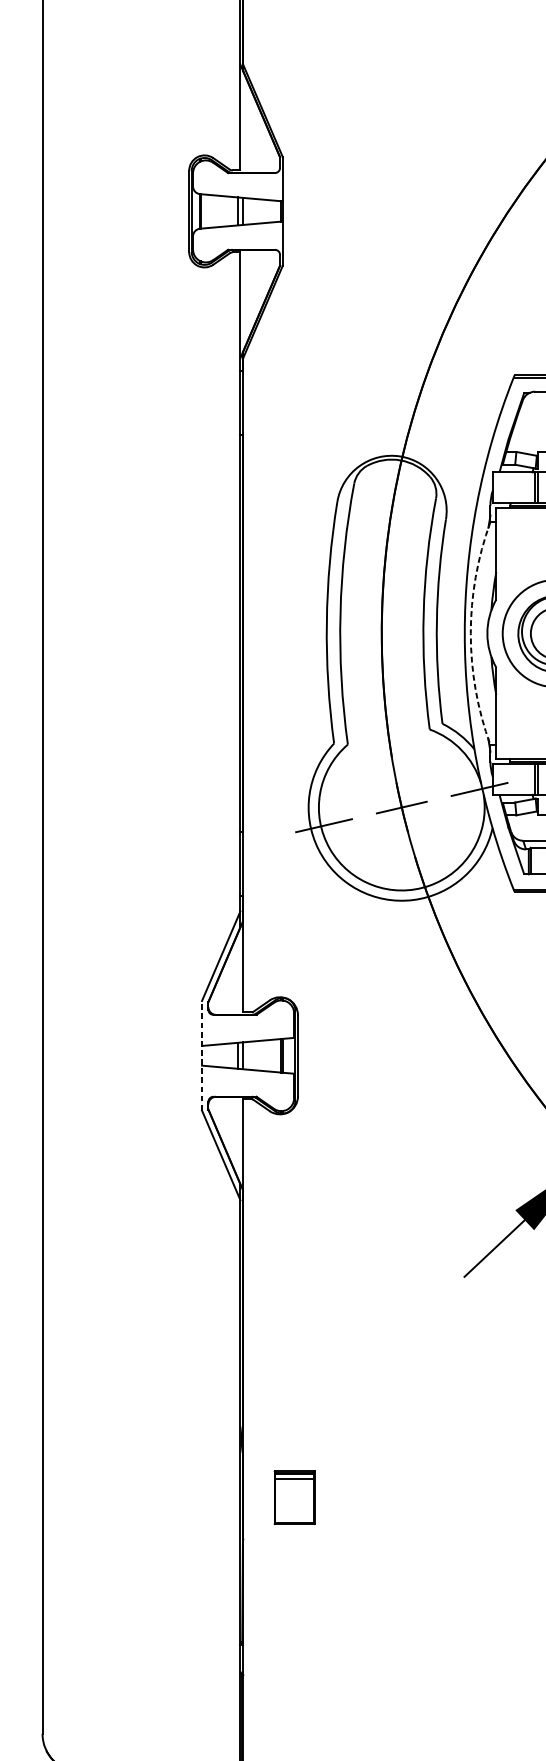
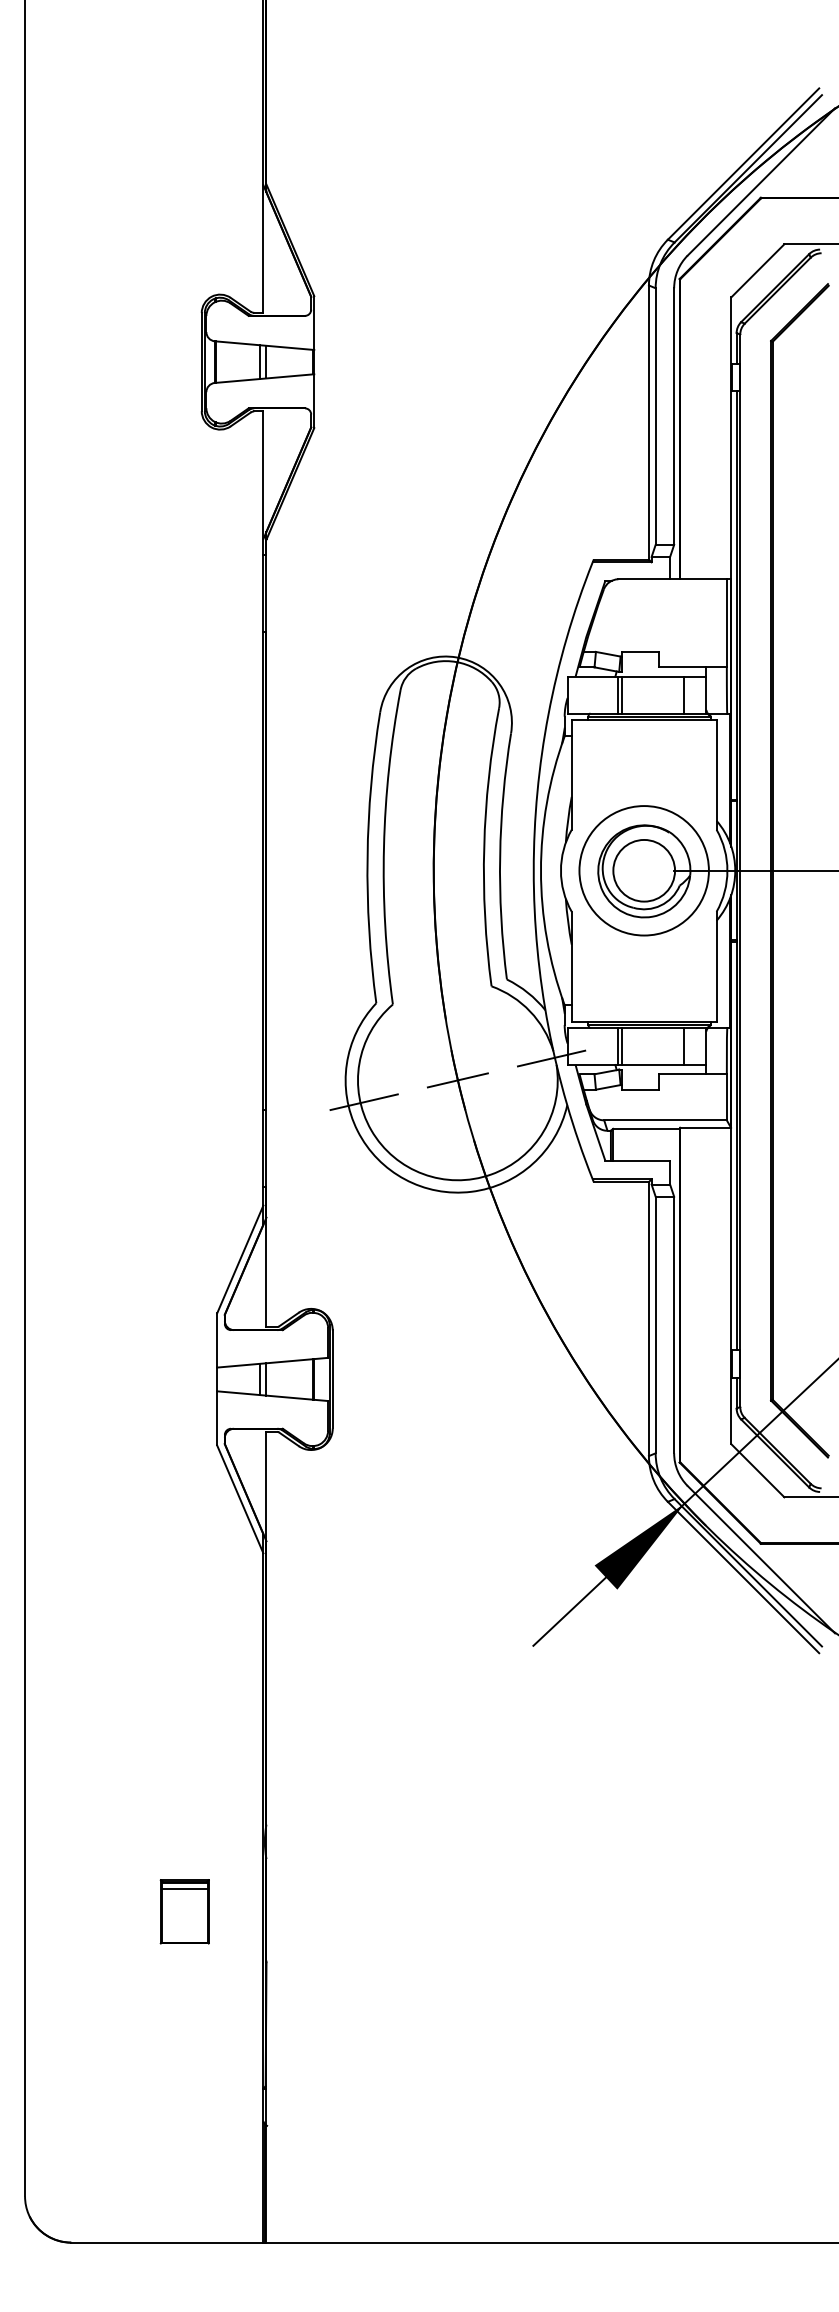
arc: (470, 633) -> (540, 870), dashed -> solid
line: (202, 1055) -> (217, 1378), dashed -> solid
part: (294, 1497) -> (184, 1911), moved

